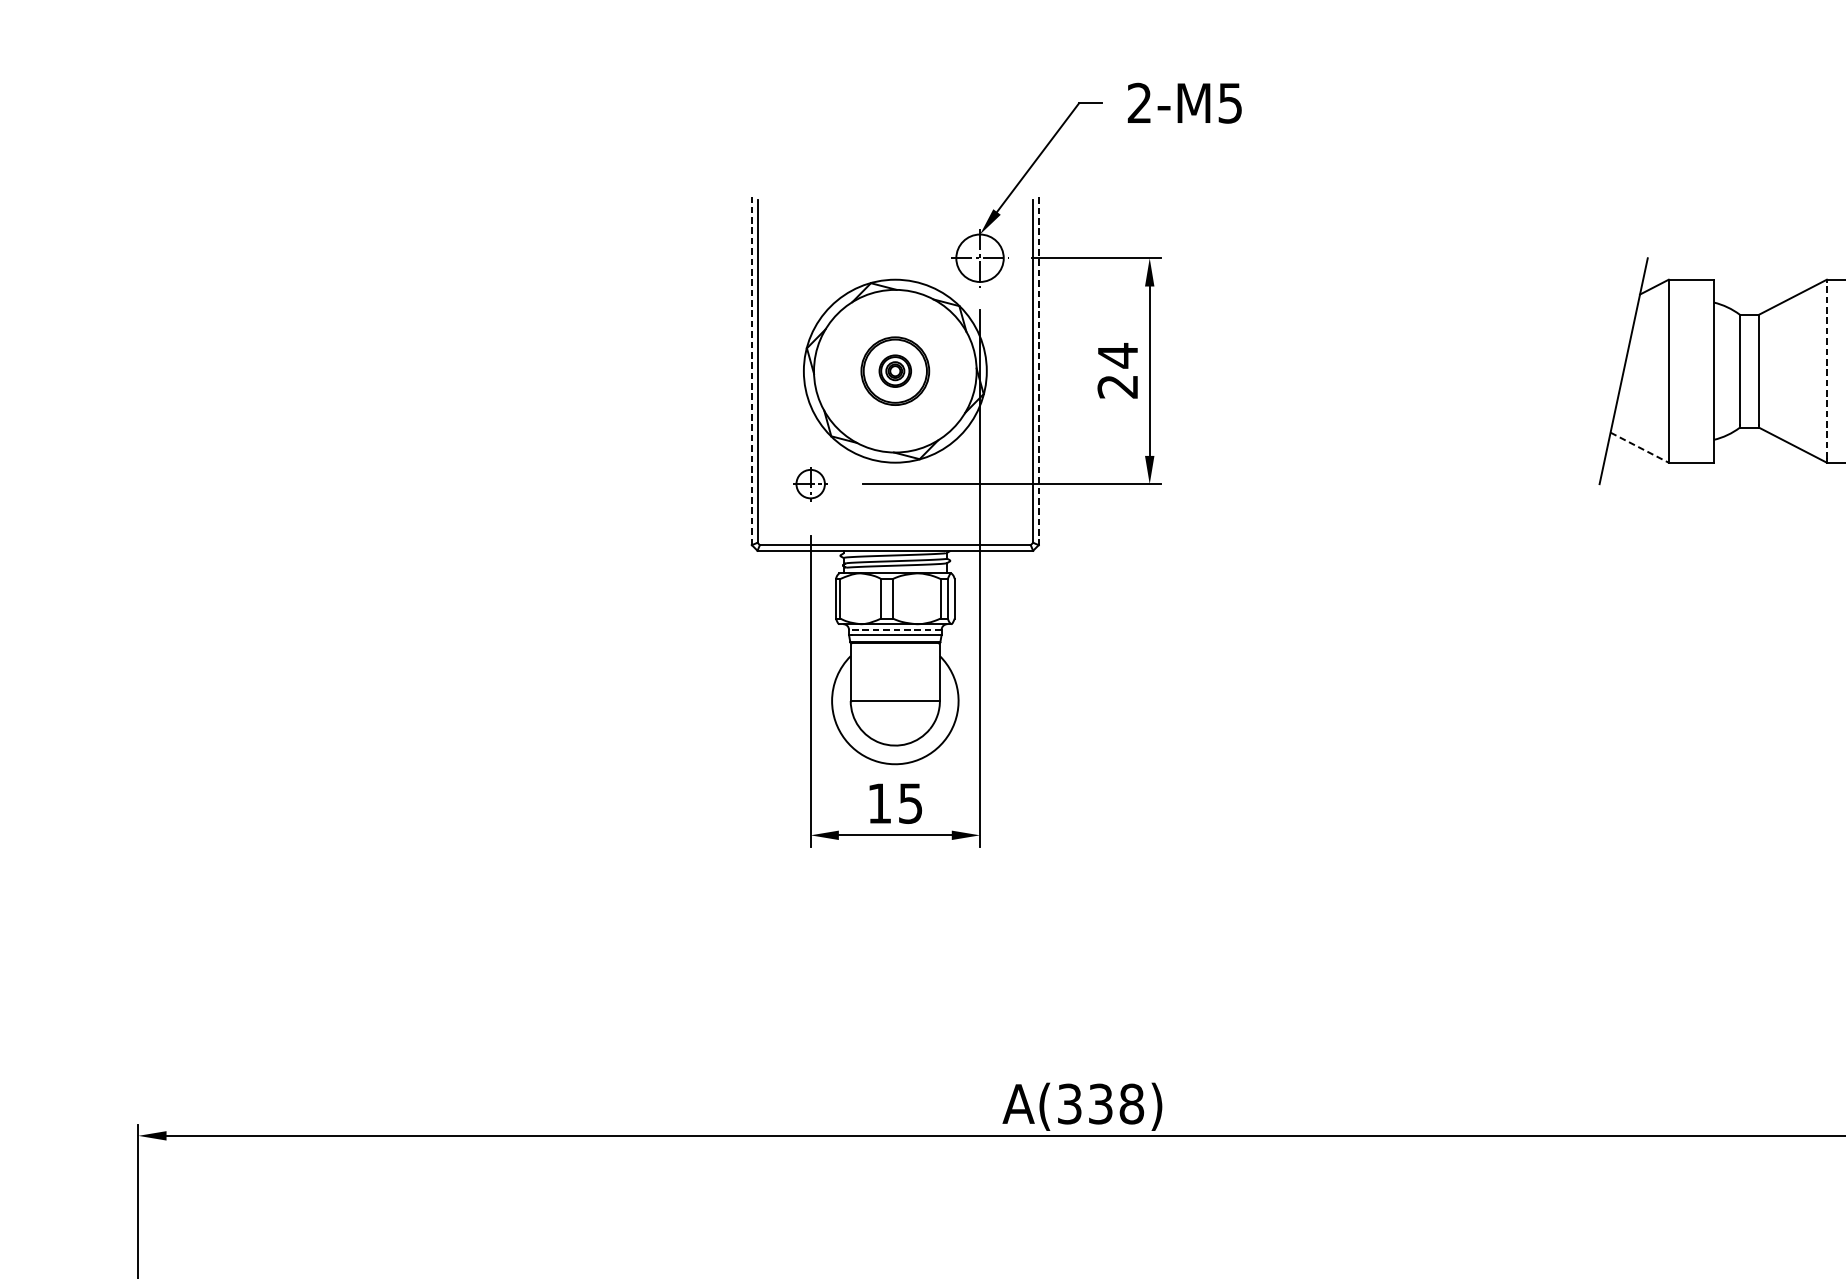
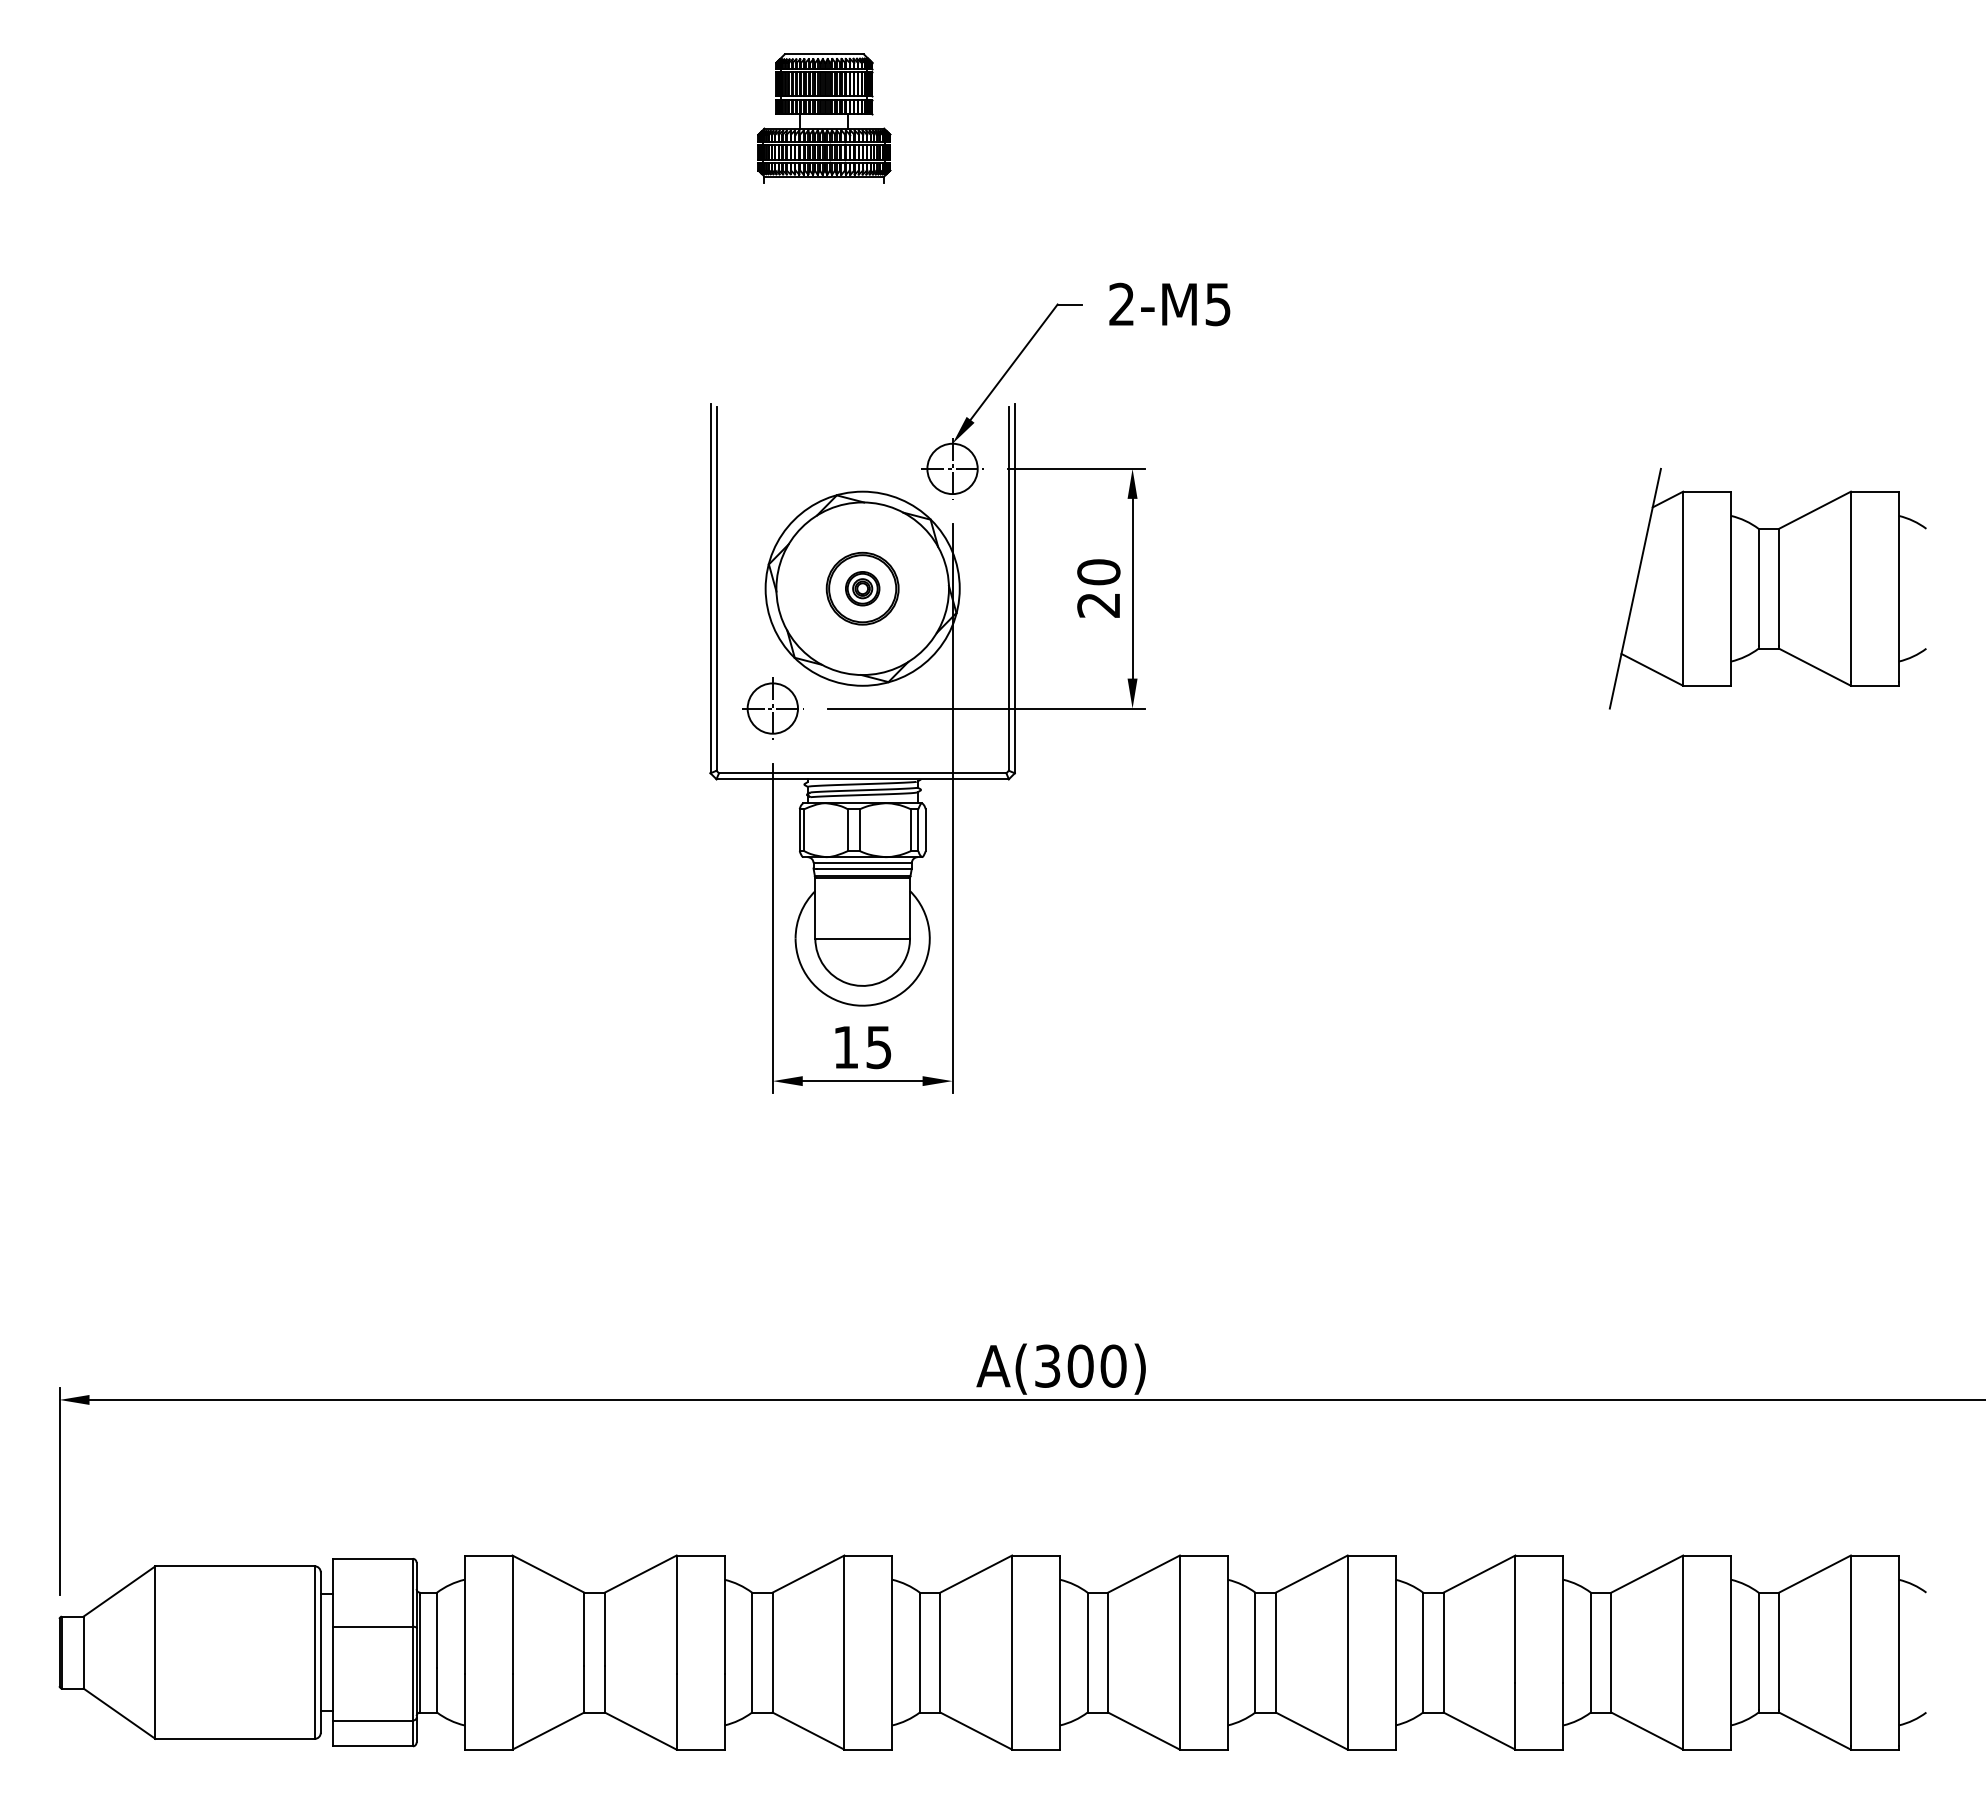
text: (1117, 355) -> (1098, 572), 24 -> 20
line: (1826, 369) -> (1850, 586), dashed -> solid
line: (751, 370) -> (710, 588), dashed -> solid
line: (1038, 370) -> (1014, 588), dashed -> solid
line: (1639, 447) -> (1652, 669), dashed -> solid
part: (810, 484) -> (772, 708), size x1.67
line: (895, 630) -> (862, 863), dashed -> solid
text: (1115, 1103) -> (1096, 1365), A(338) -> A(300)

